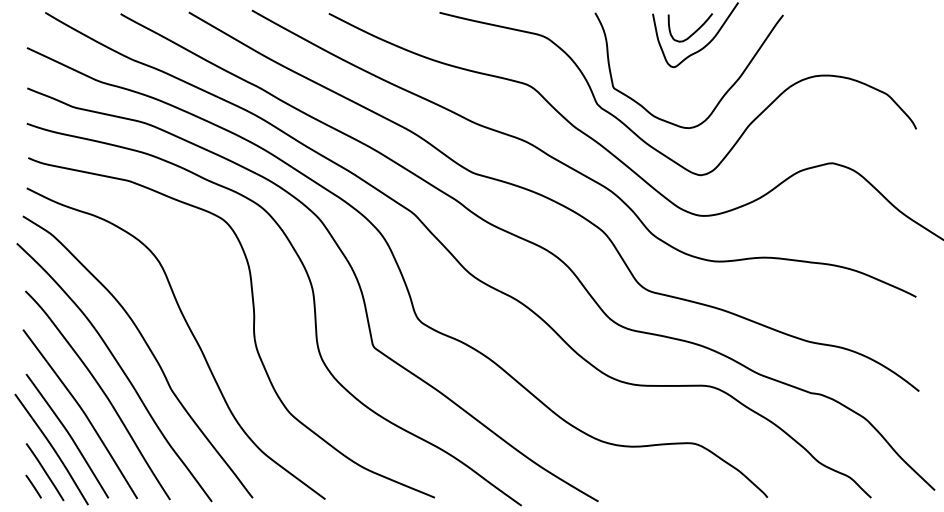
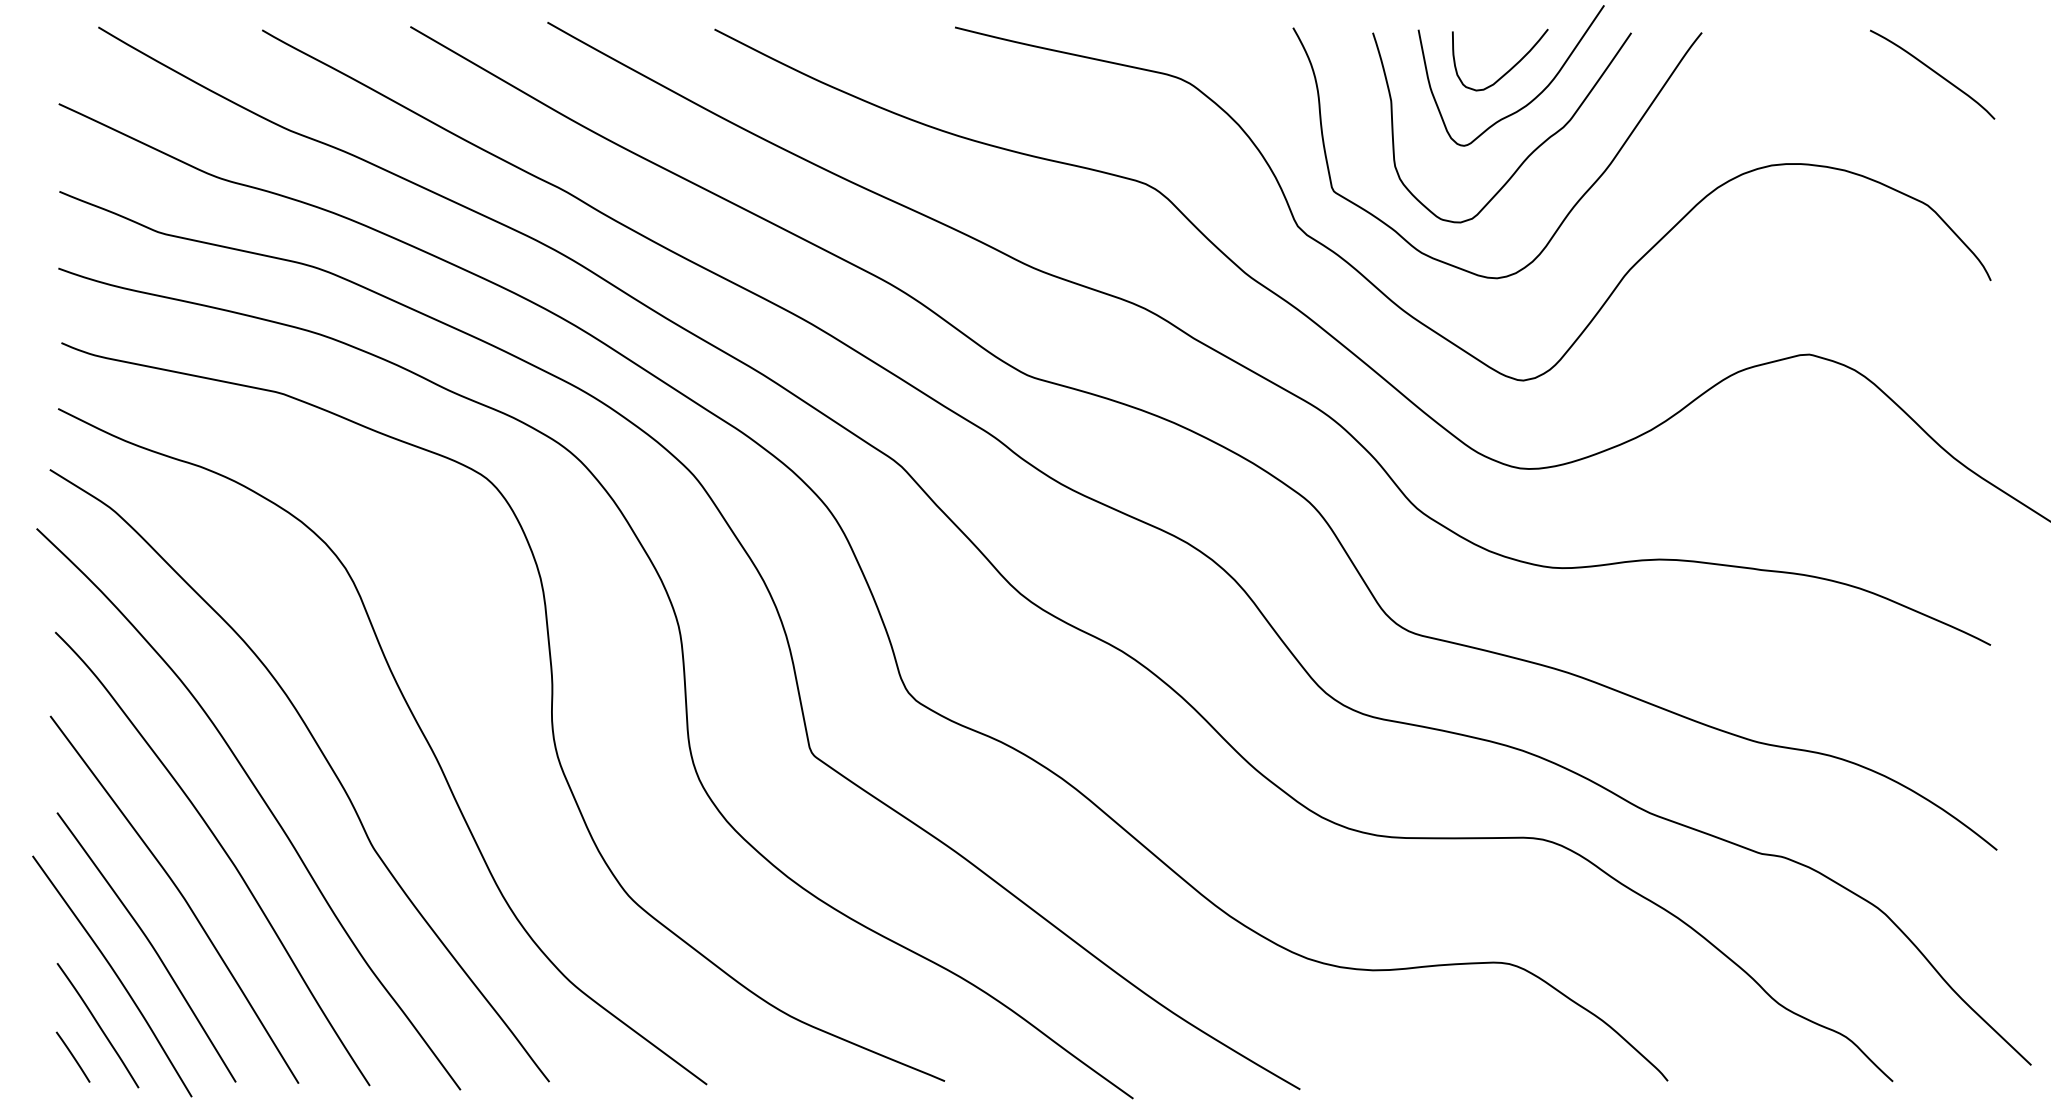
curve: (889, 33) -> (1932, 72), added
curve: (703, 70) -> (1528, 153), added

